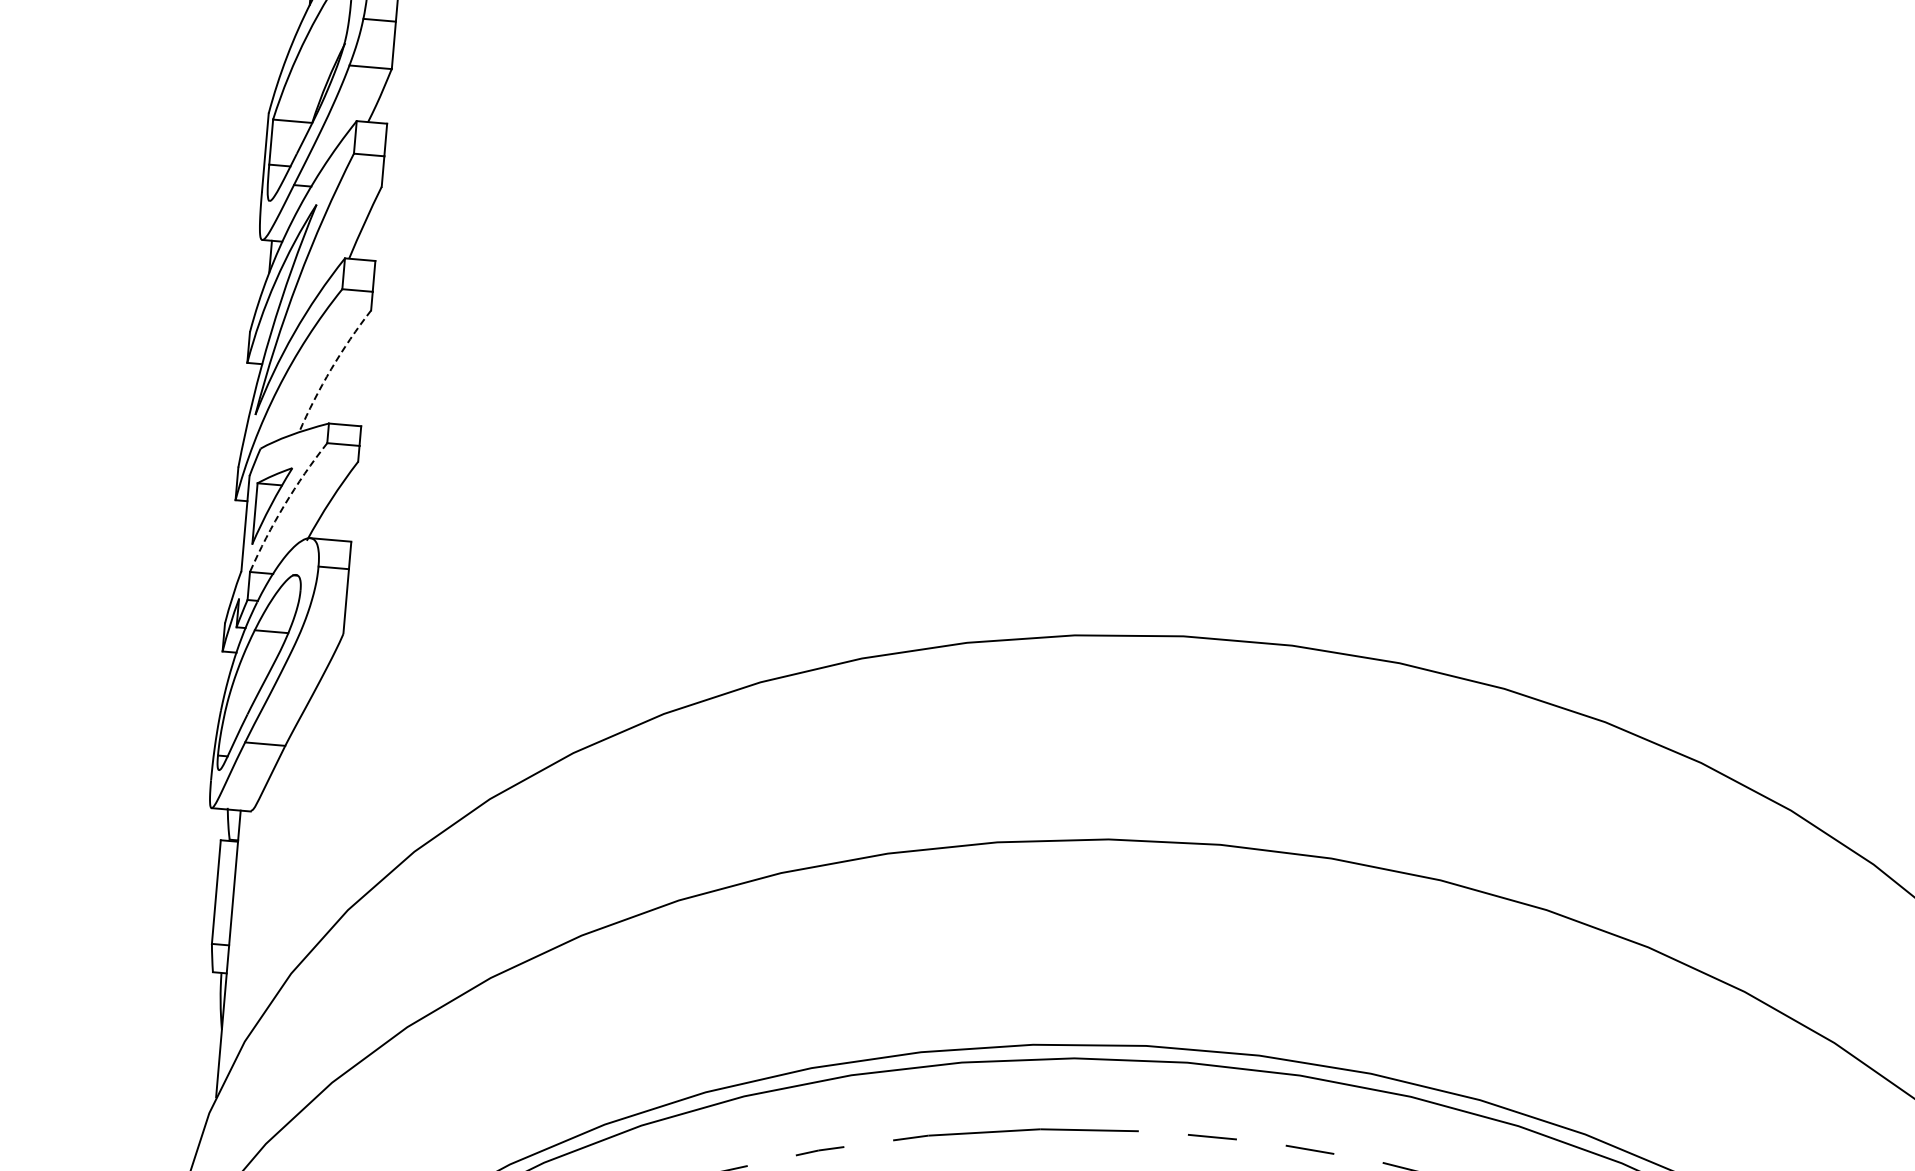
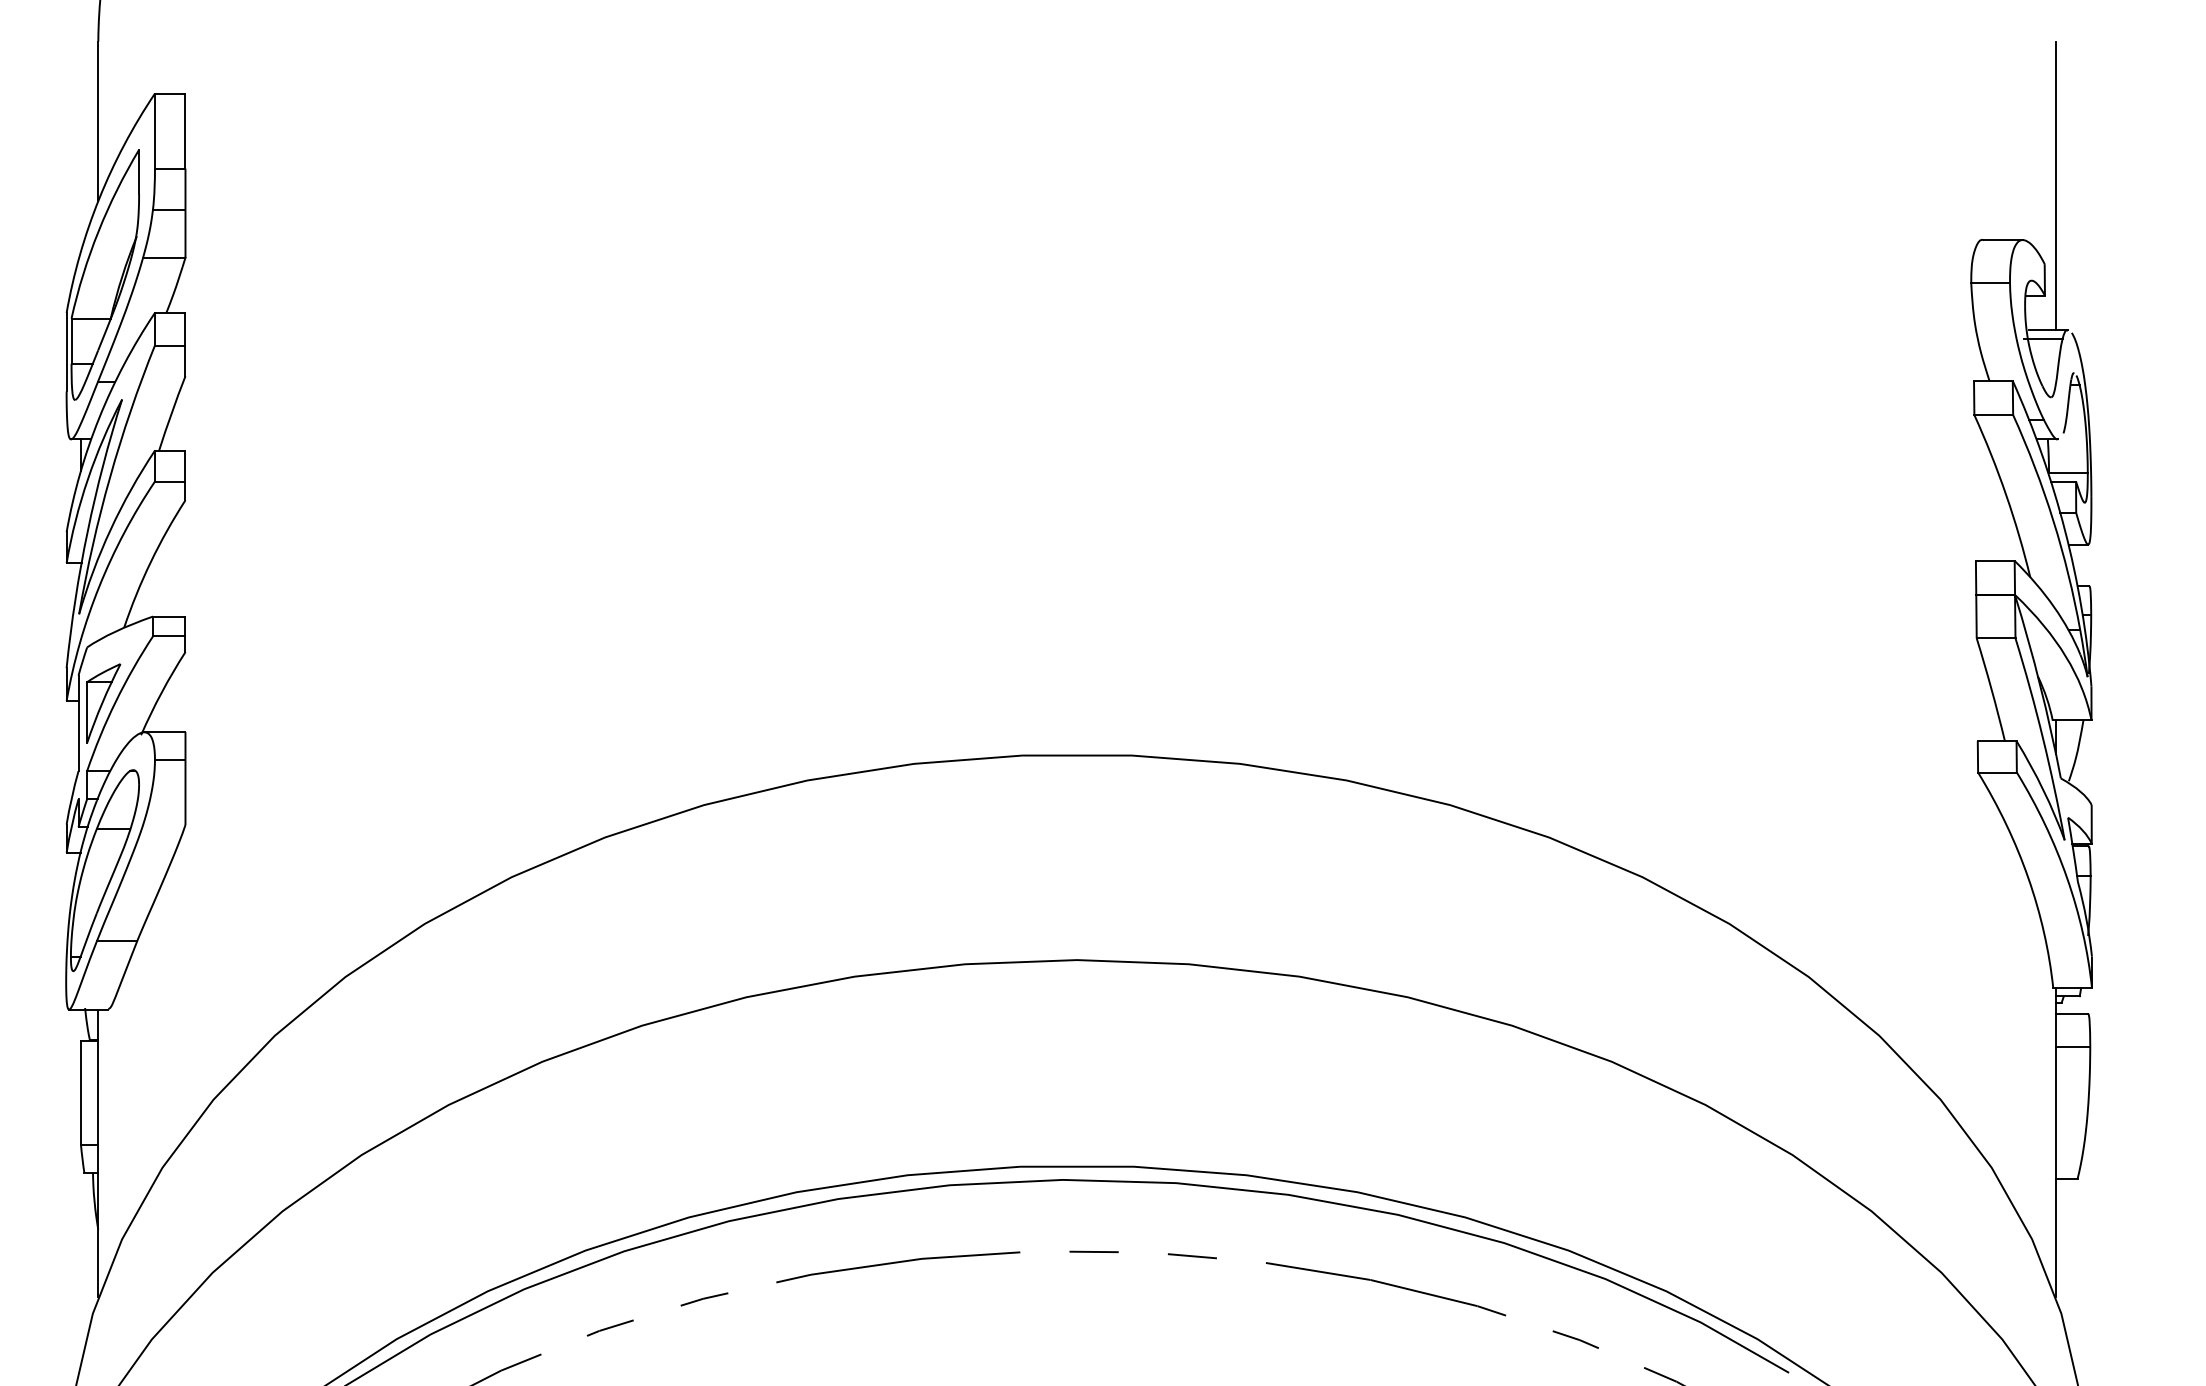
arc: (330, 369) -> (150, 562), dashed -> solid
arc: (284, 504) -> (115, 701), dashed -> solid

